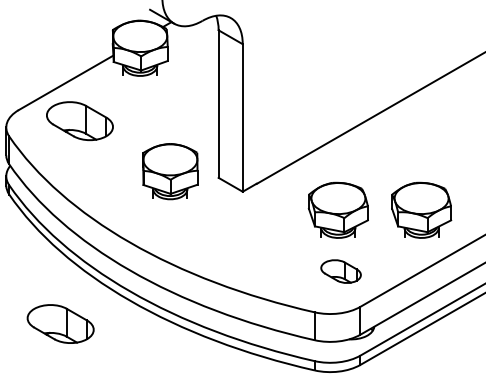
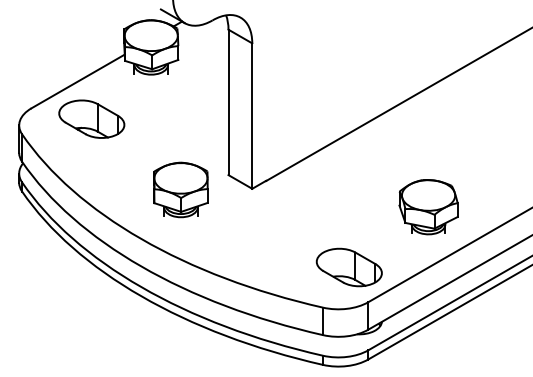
part: (169, 171) -> (180, 189), moved
part: (338, 210) -> (346, 207), removed
part: (340, 271) -> (348, 267), size x1.67
part: (60, 323) -> (72, 318), removed

